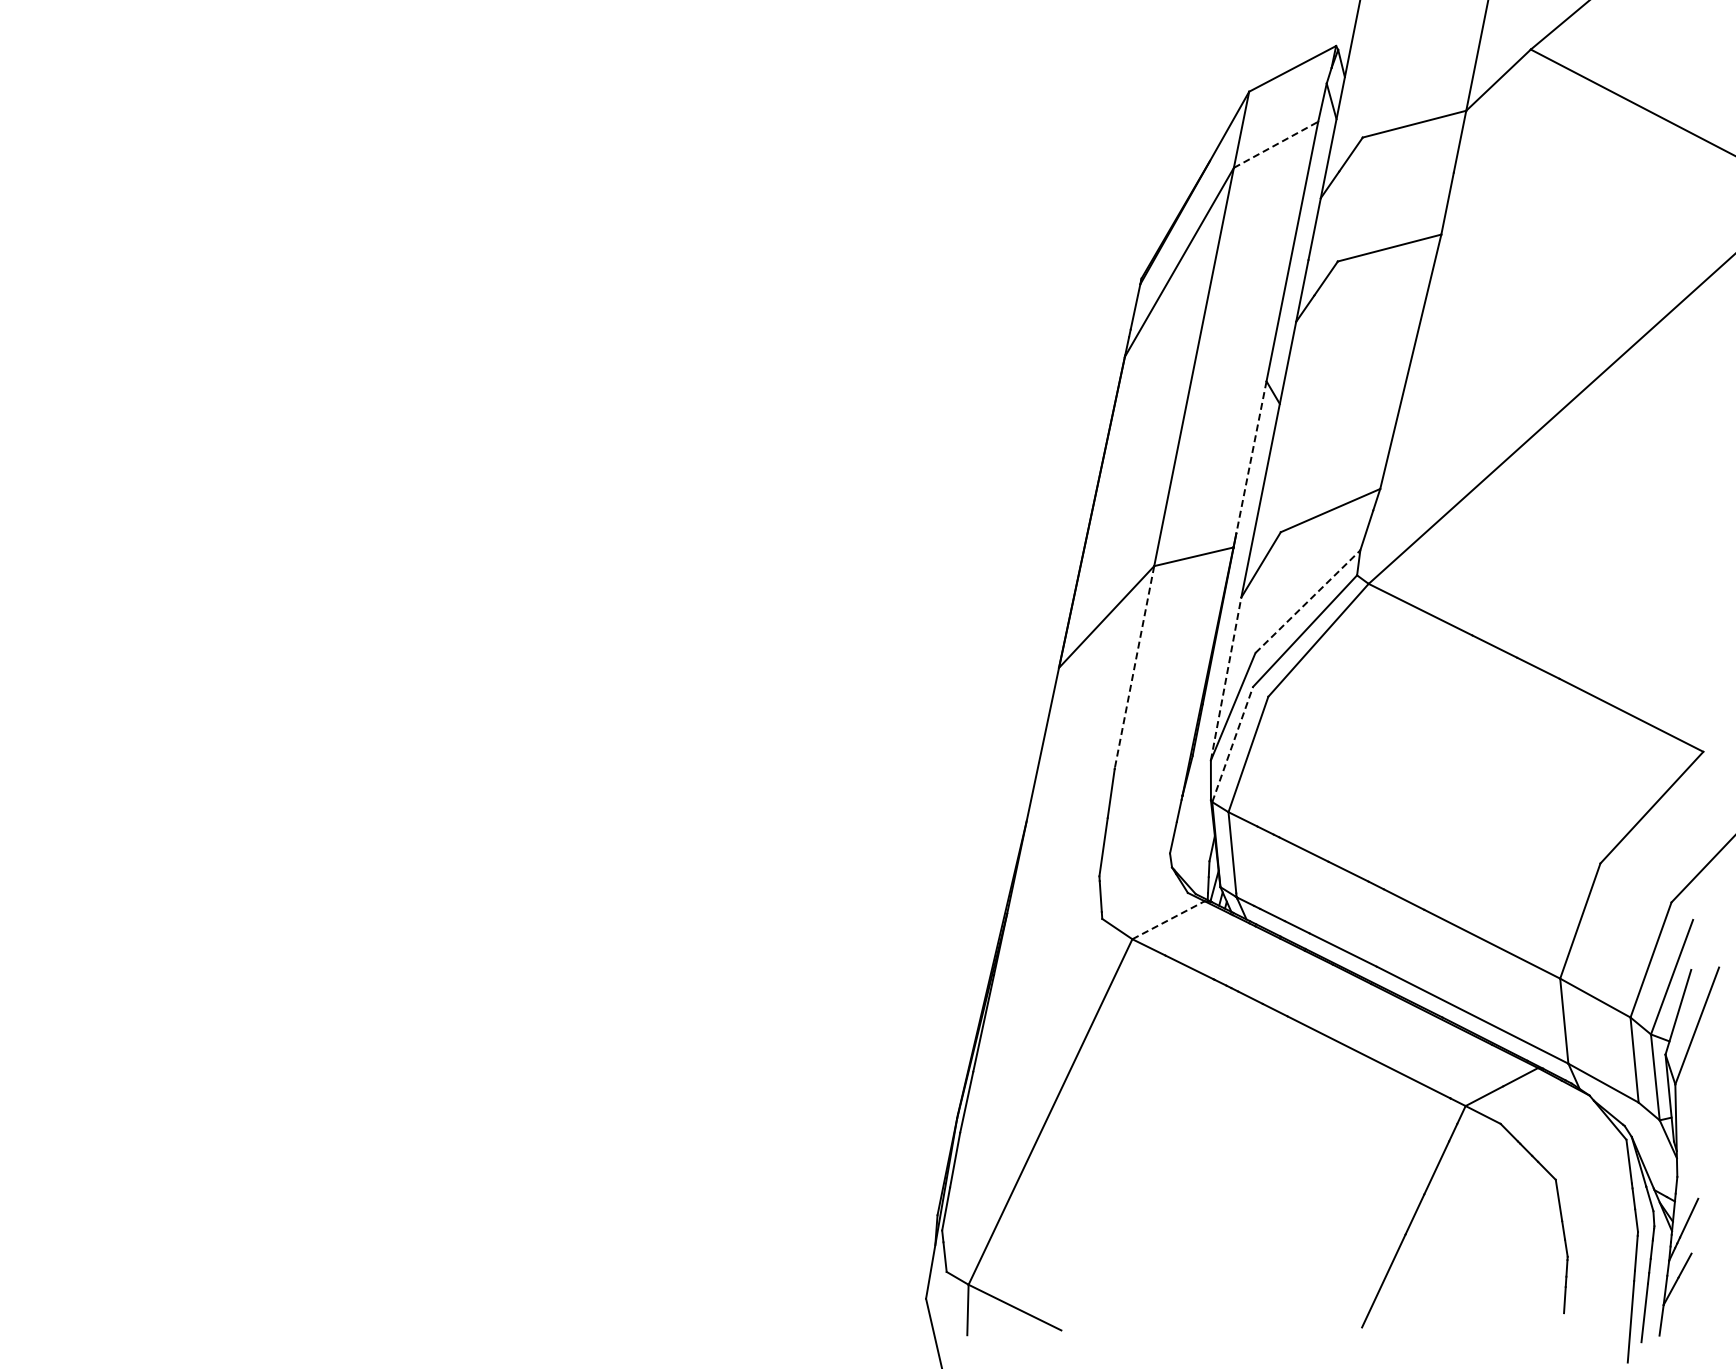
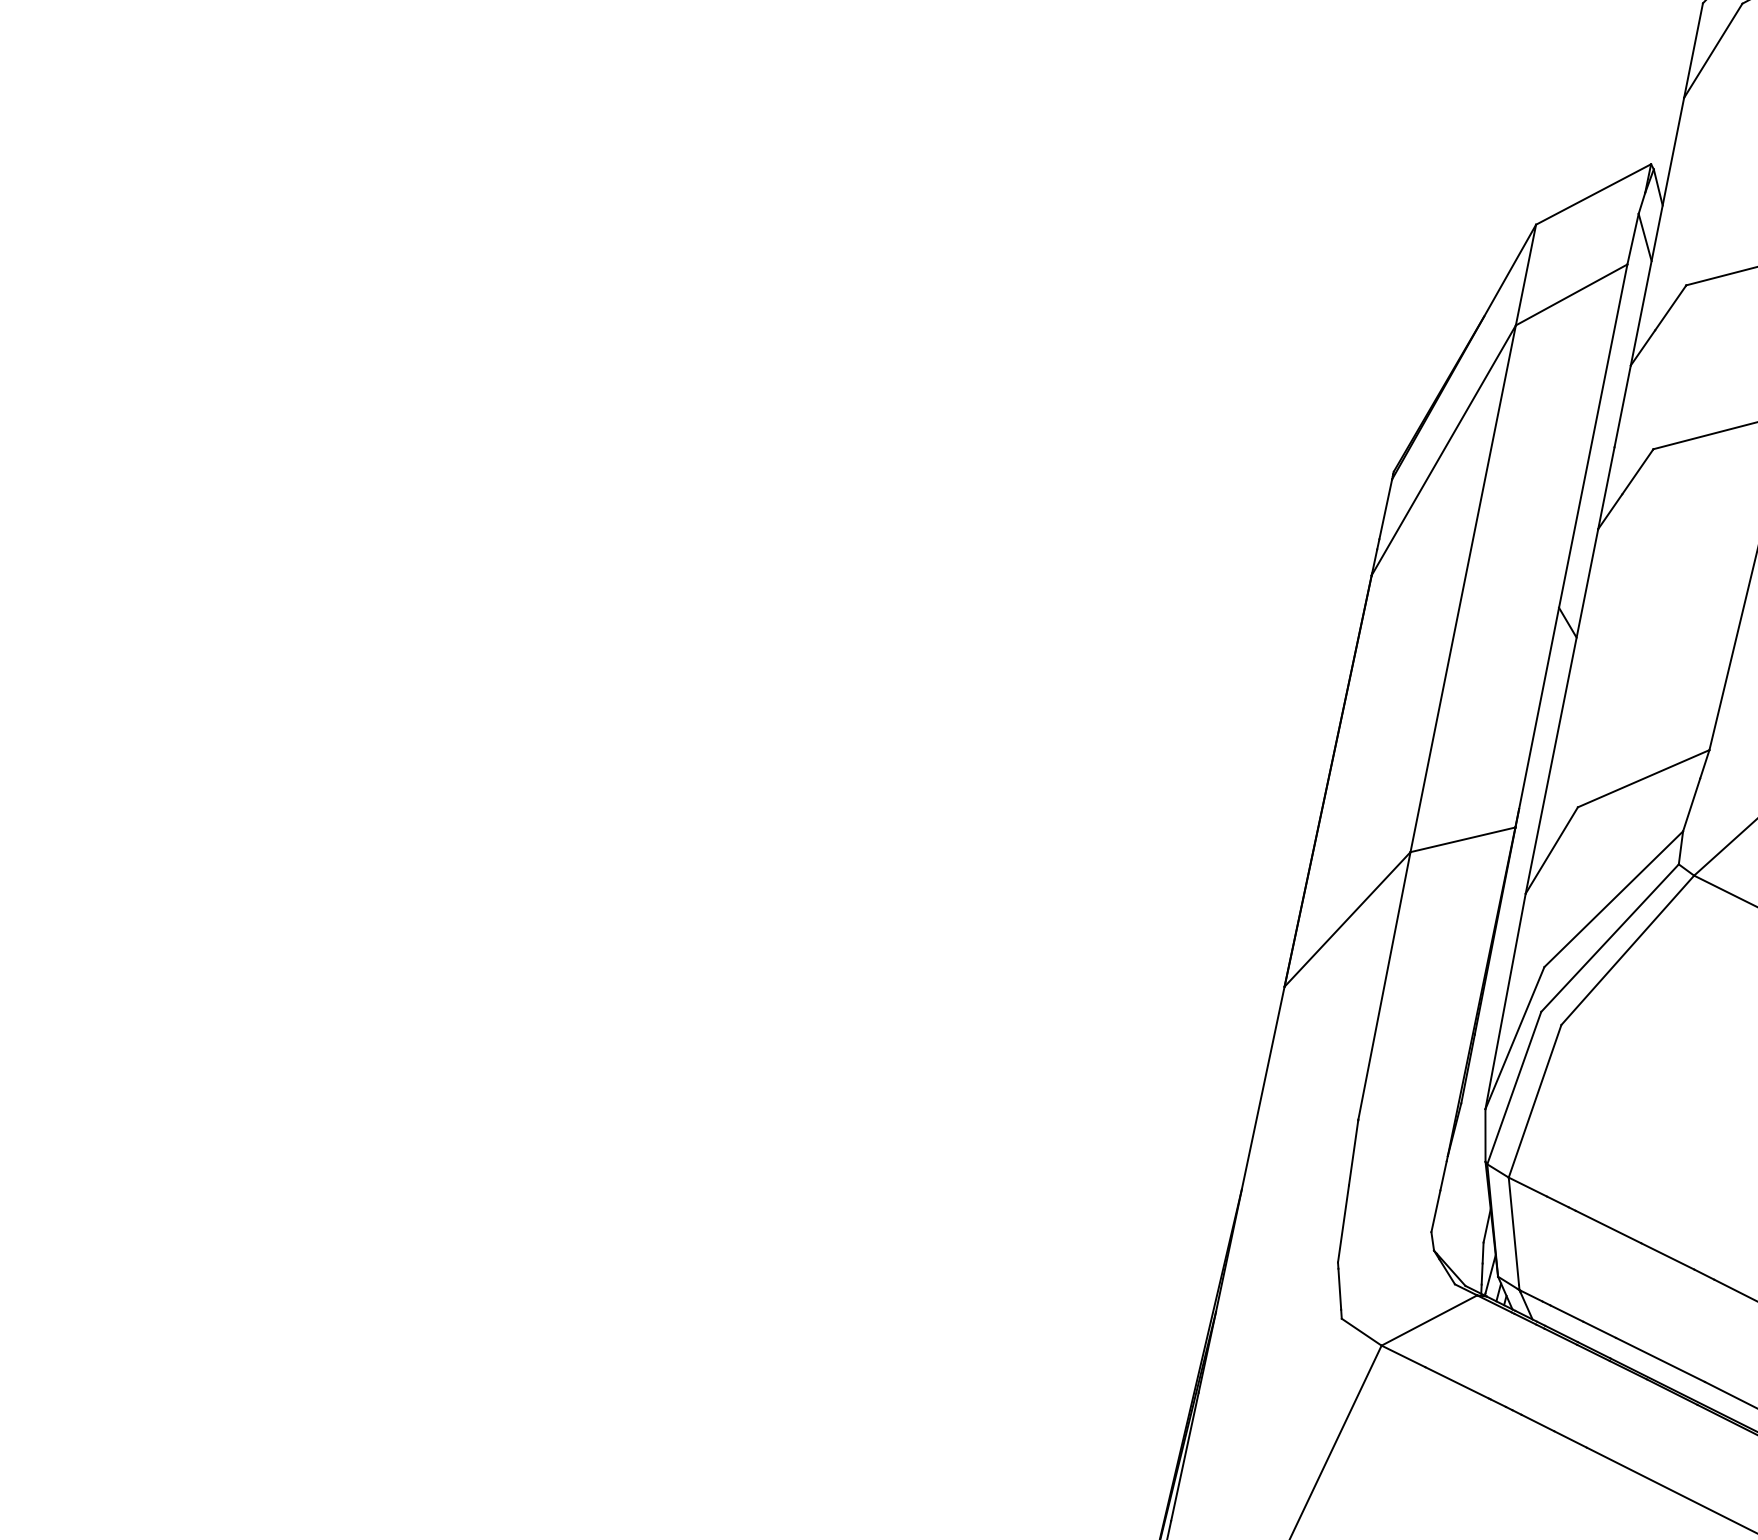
line: (1276, 144) -> (1572, 294), dashed -> solid
line: (1251, 457) -> (1539, 708), dashed -> solid
line: (1308, 601) -> (1614, 898), dashed -> solid
line: (1134, 667) -> (1384, 986), dashed -> solid
line: (1226, 678) -> (1506, 1000), dashed -> solid
line: (1232, 744) -> (1514, 1088), dashed -> solid
line: (1168, 920) -> (1429, 1320), dashed -> solid

